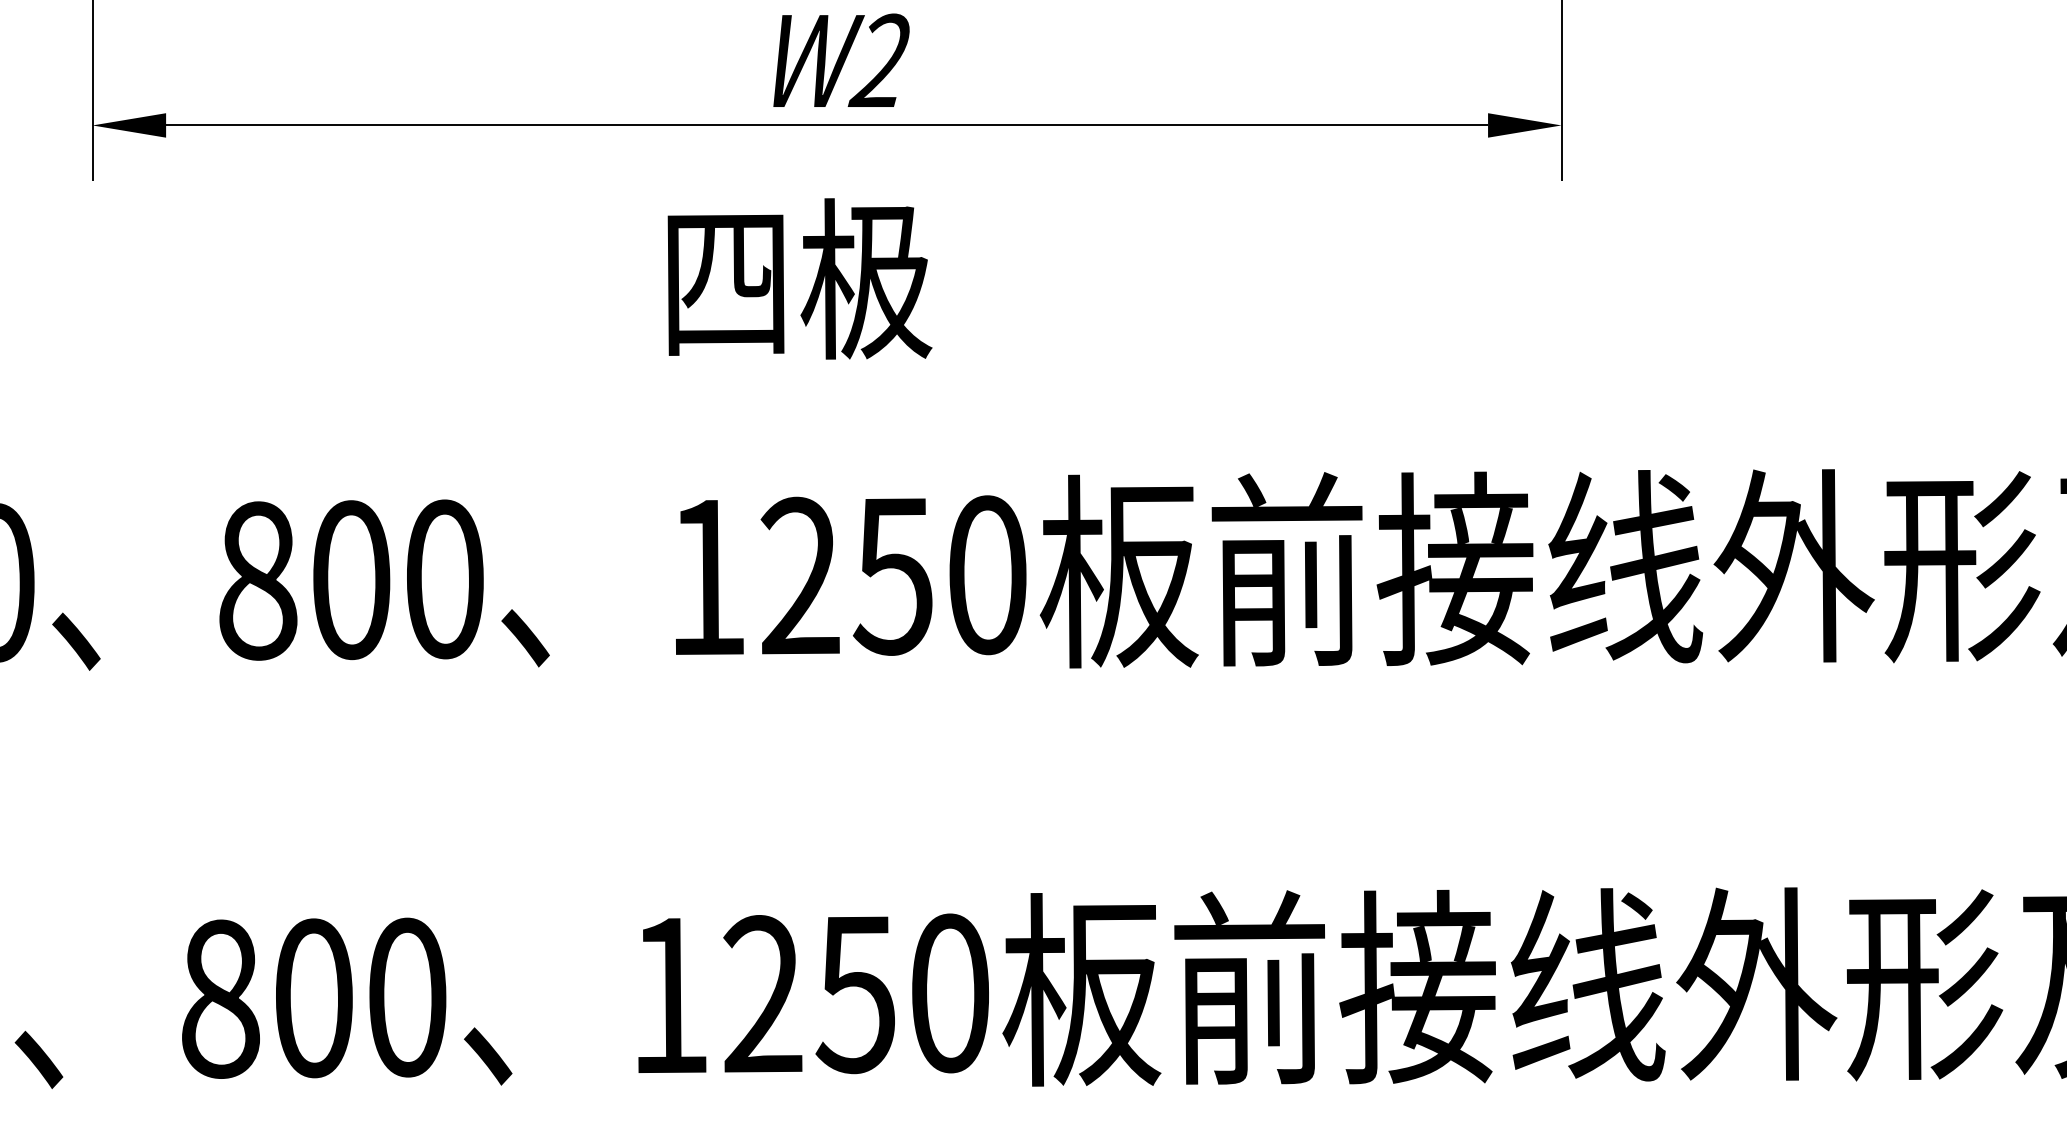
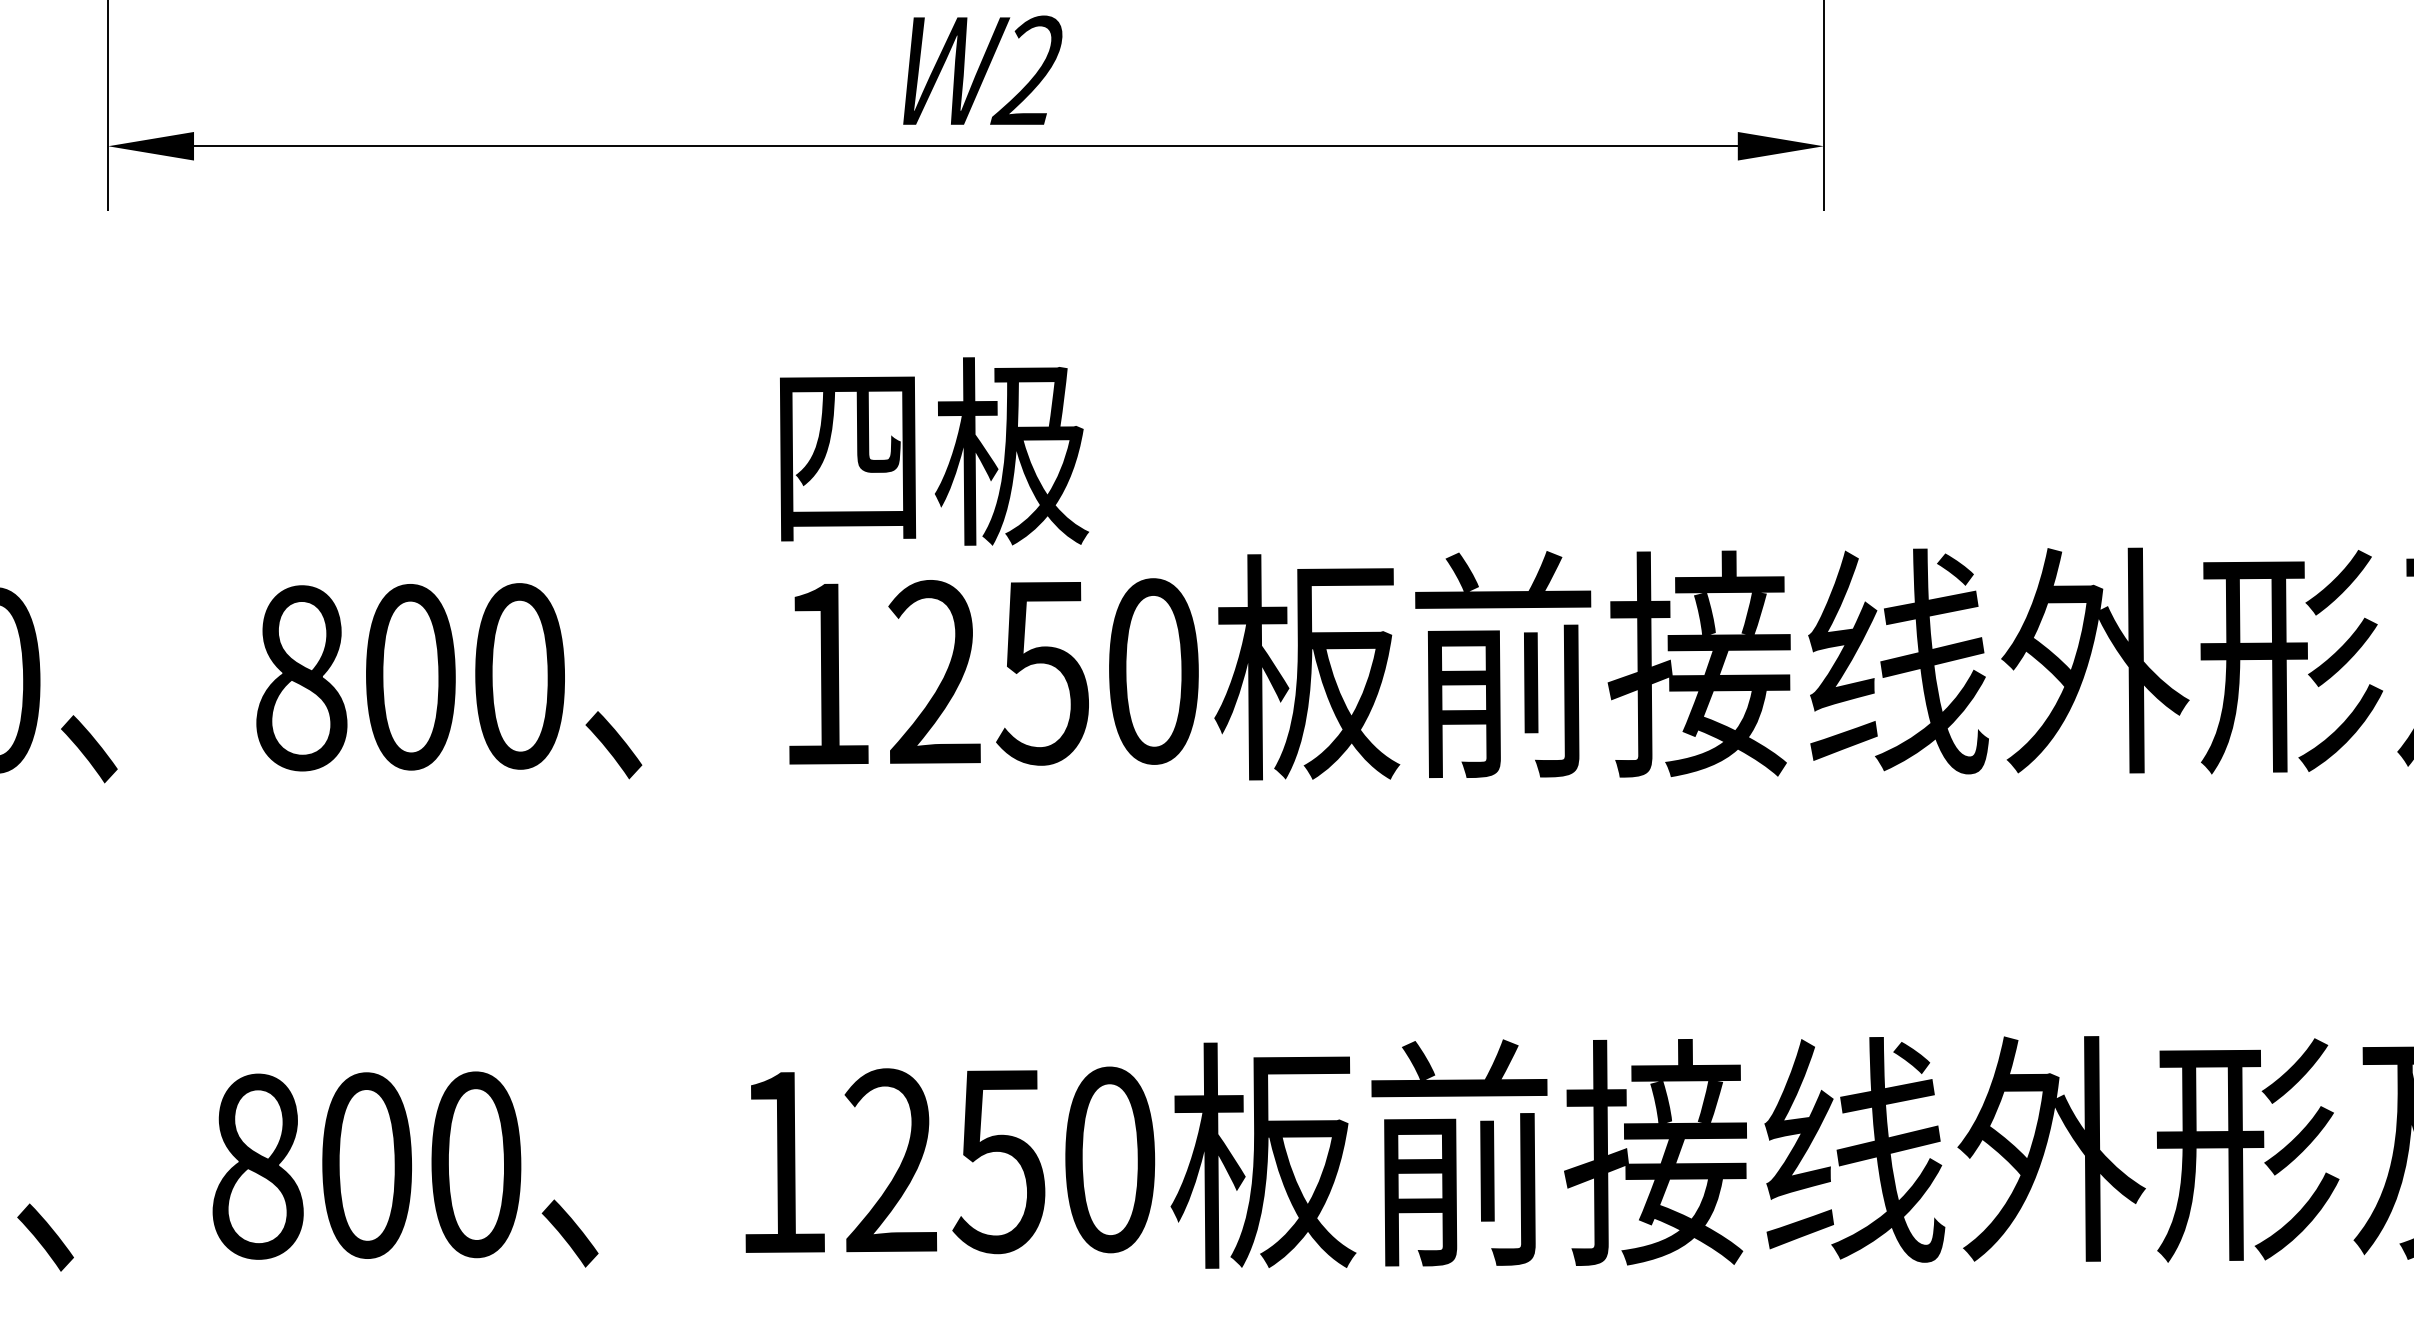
text: (800, 278) -> (934, 451), moved

